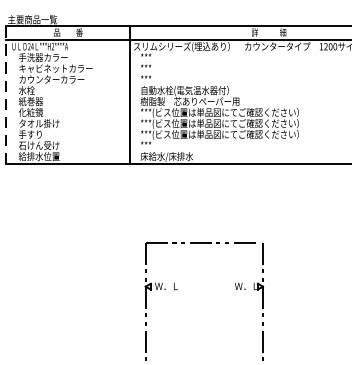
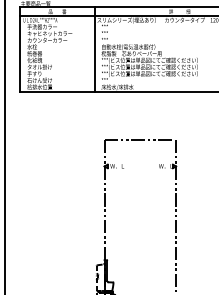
line: (5, 94) -> (19, 49), dashed -> solid

